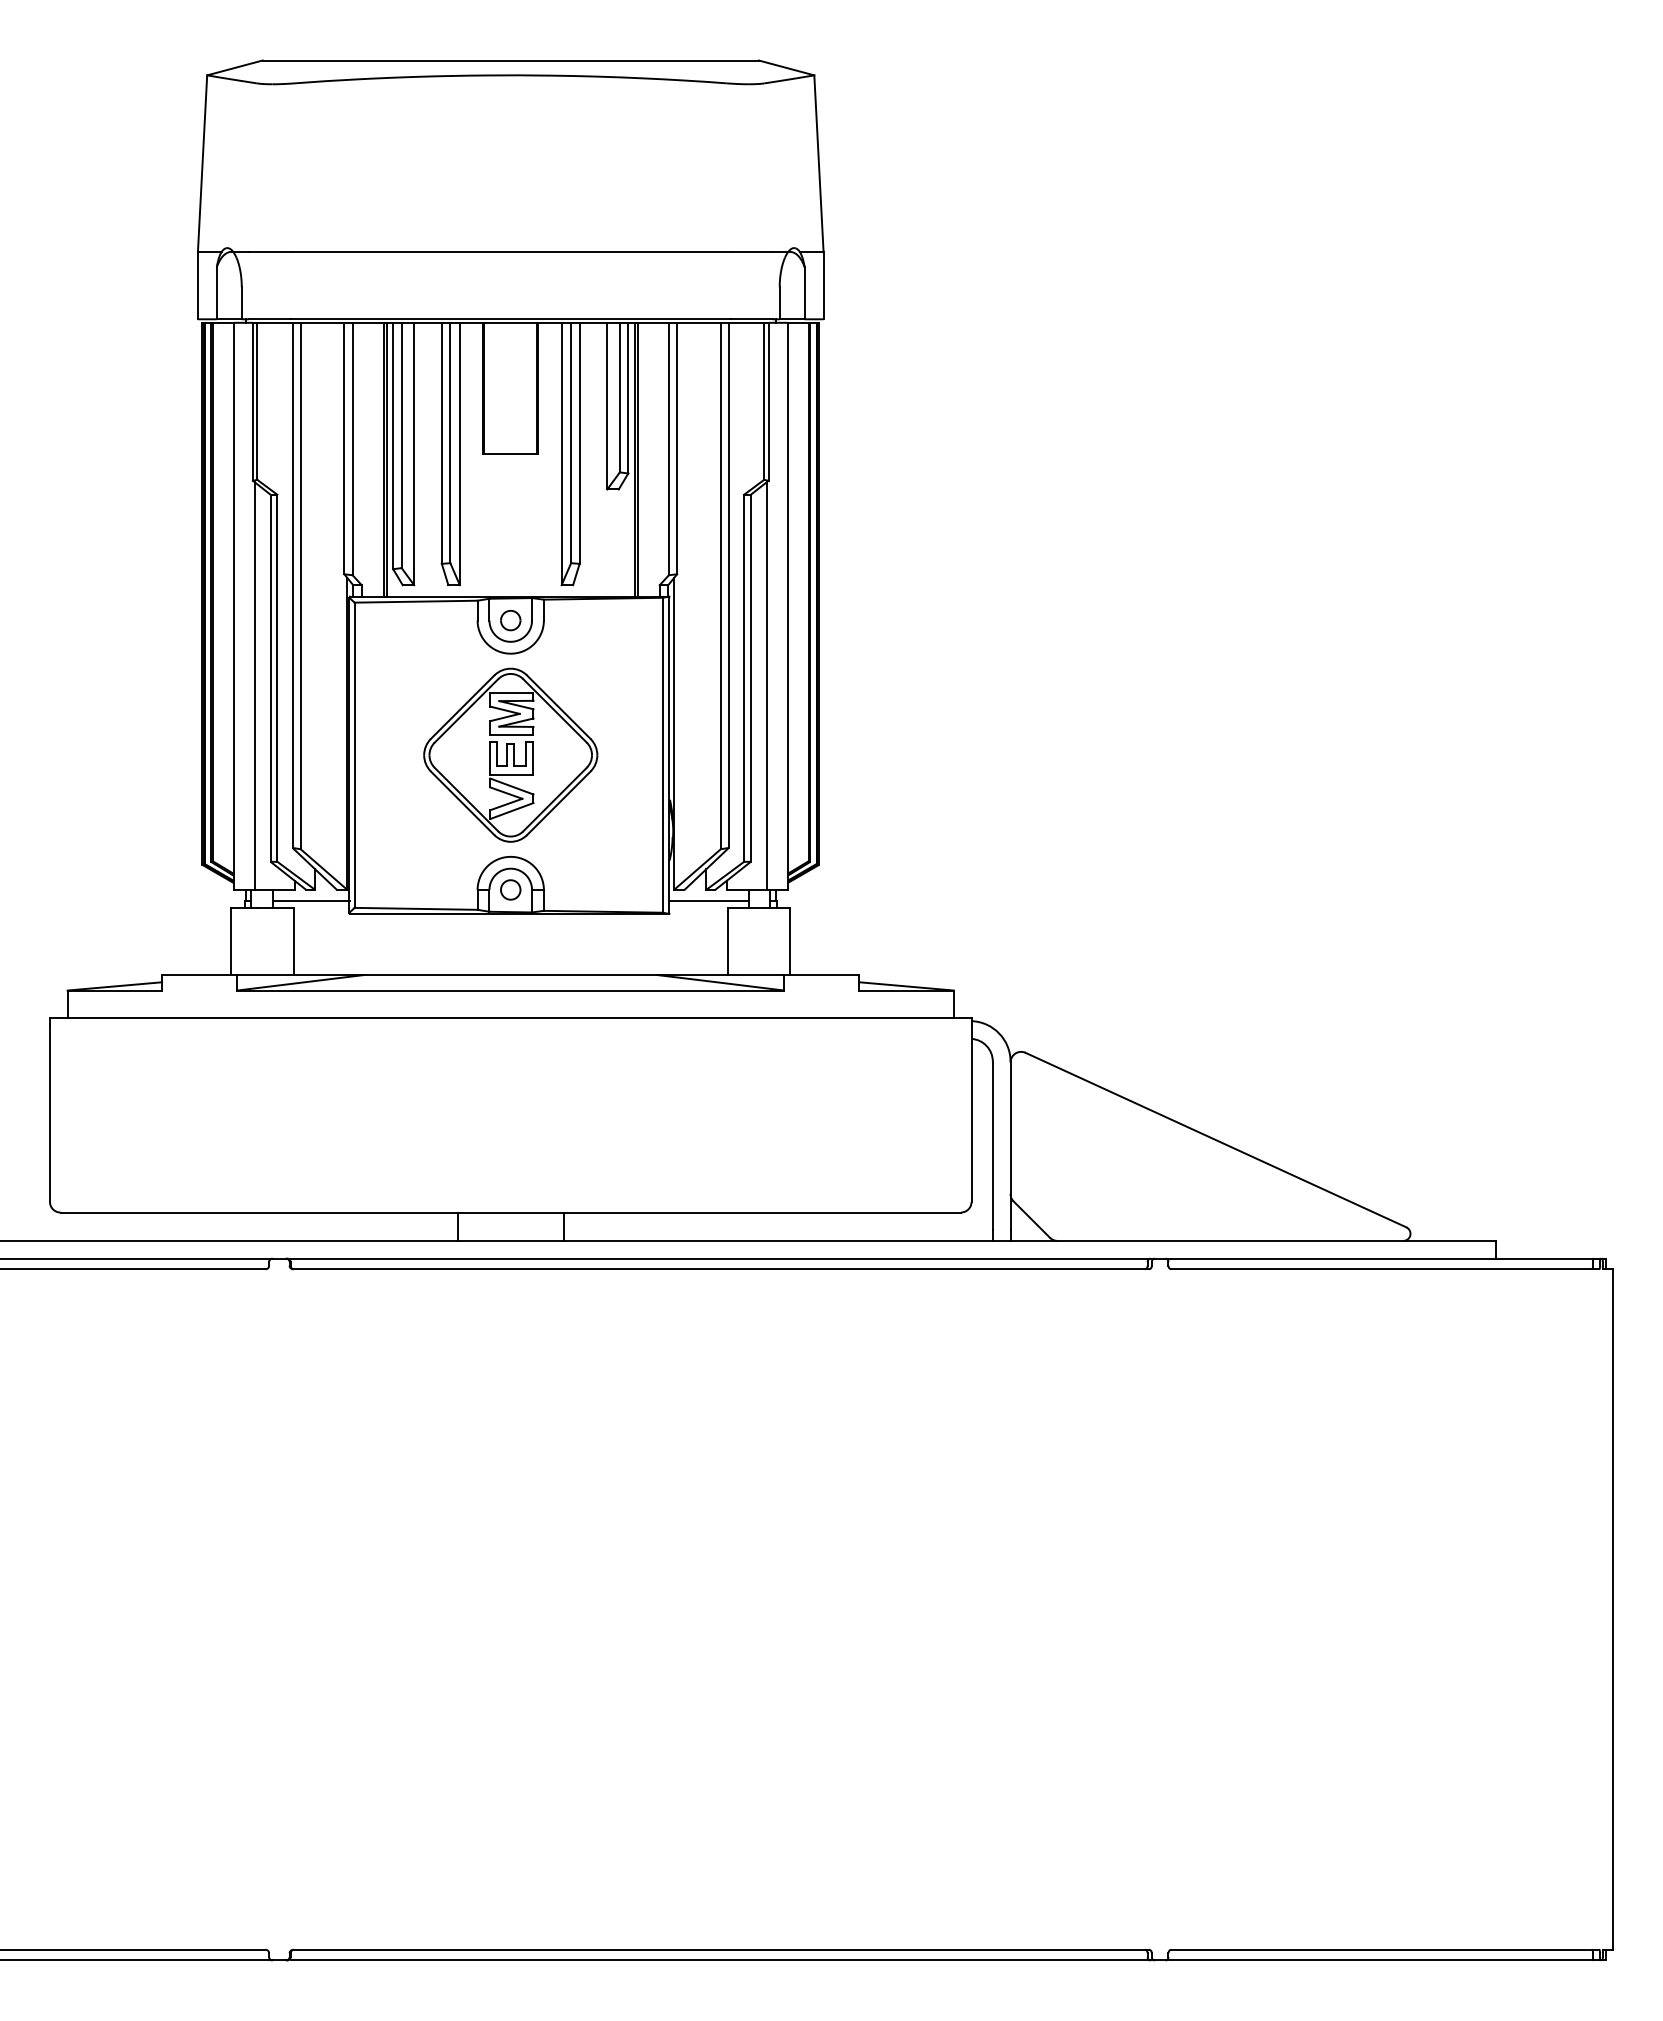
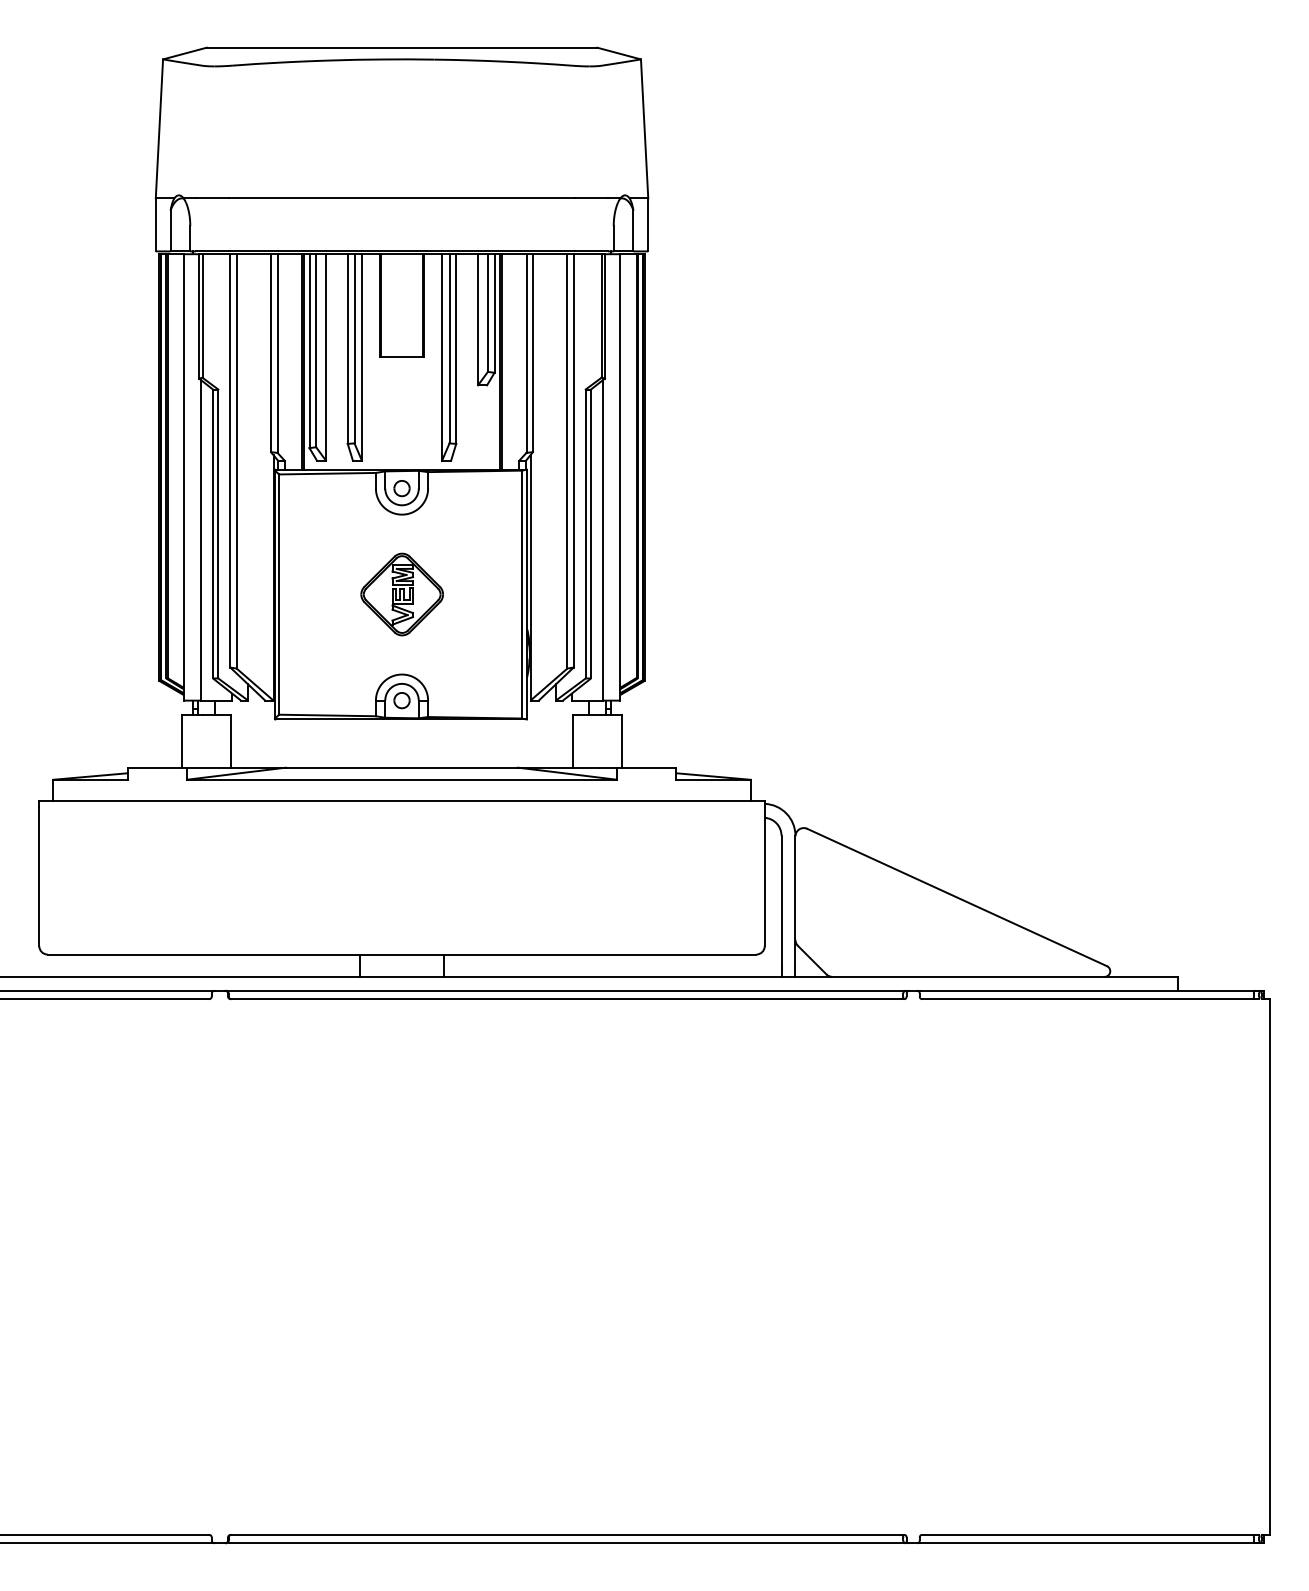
part: (511, 755) -> (402, 594), size x0.6
line: (310, 901) -> (244, 709), removed
line: (708, 901) -> (557, 709), removed

